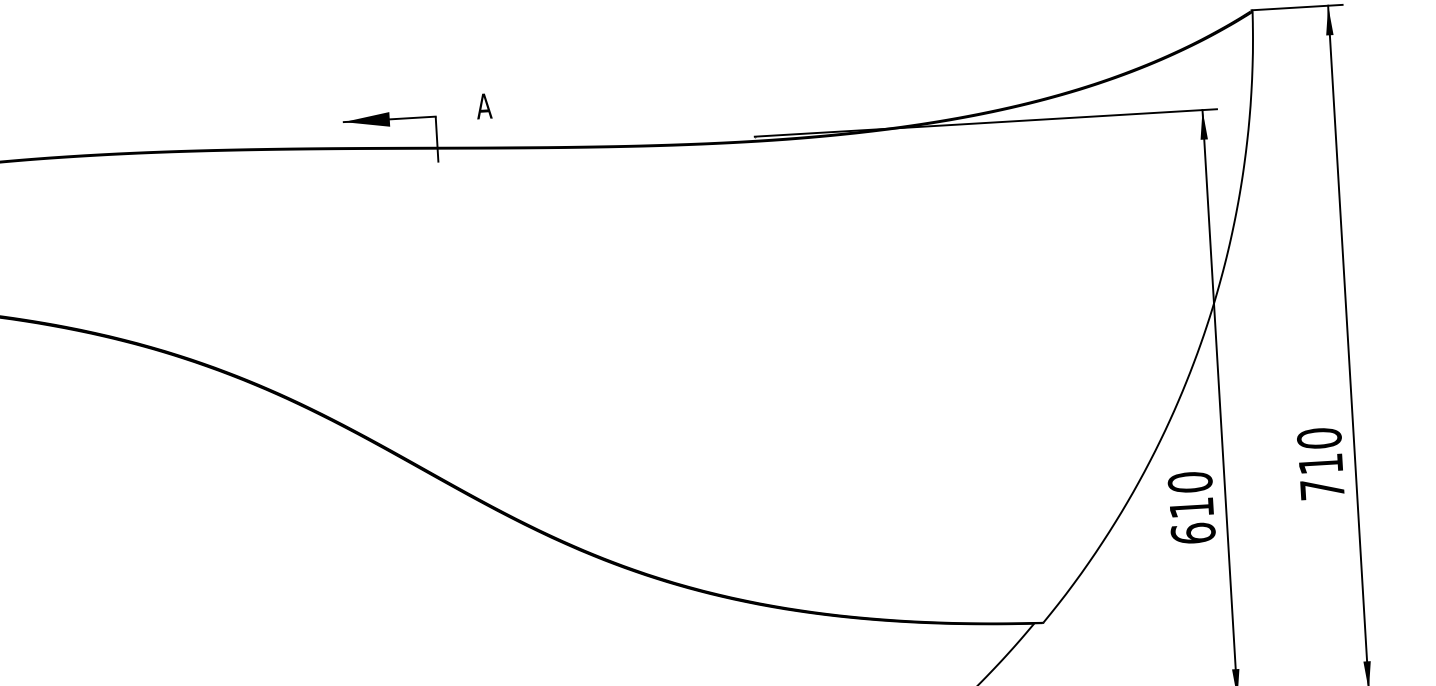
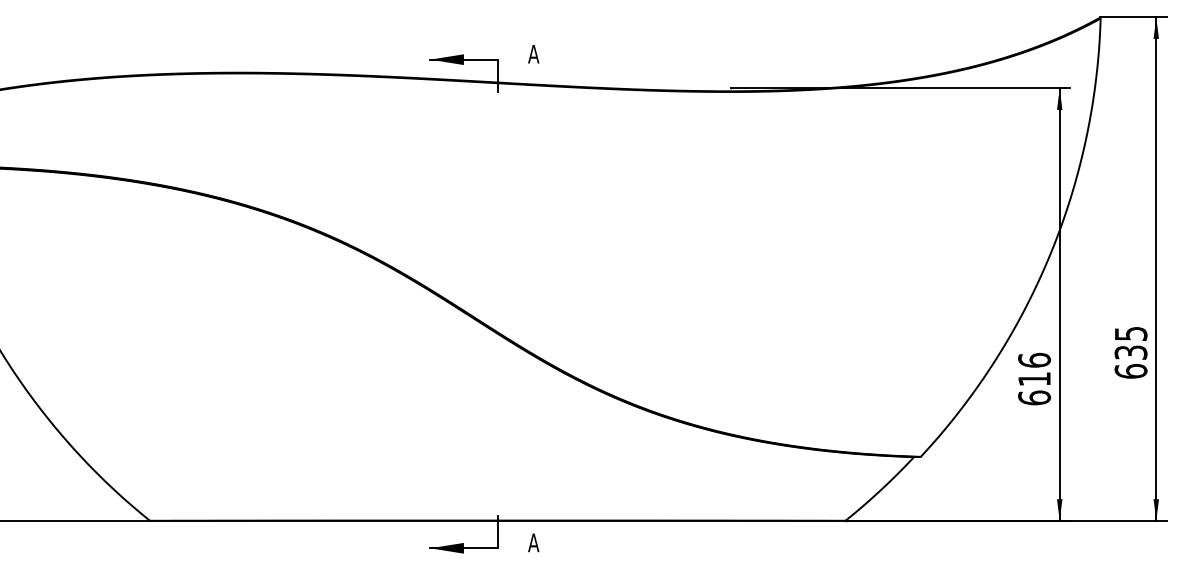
text: (1320, 463) -> (1130, 352), 710 -> 635
text: (1190, 481) -> (1034, 359), 610 -> 616

